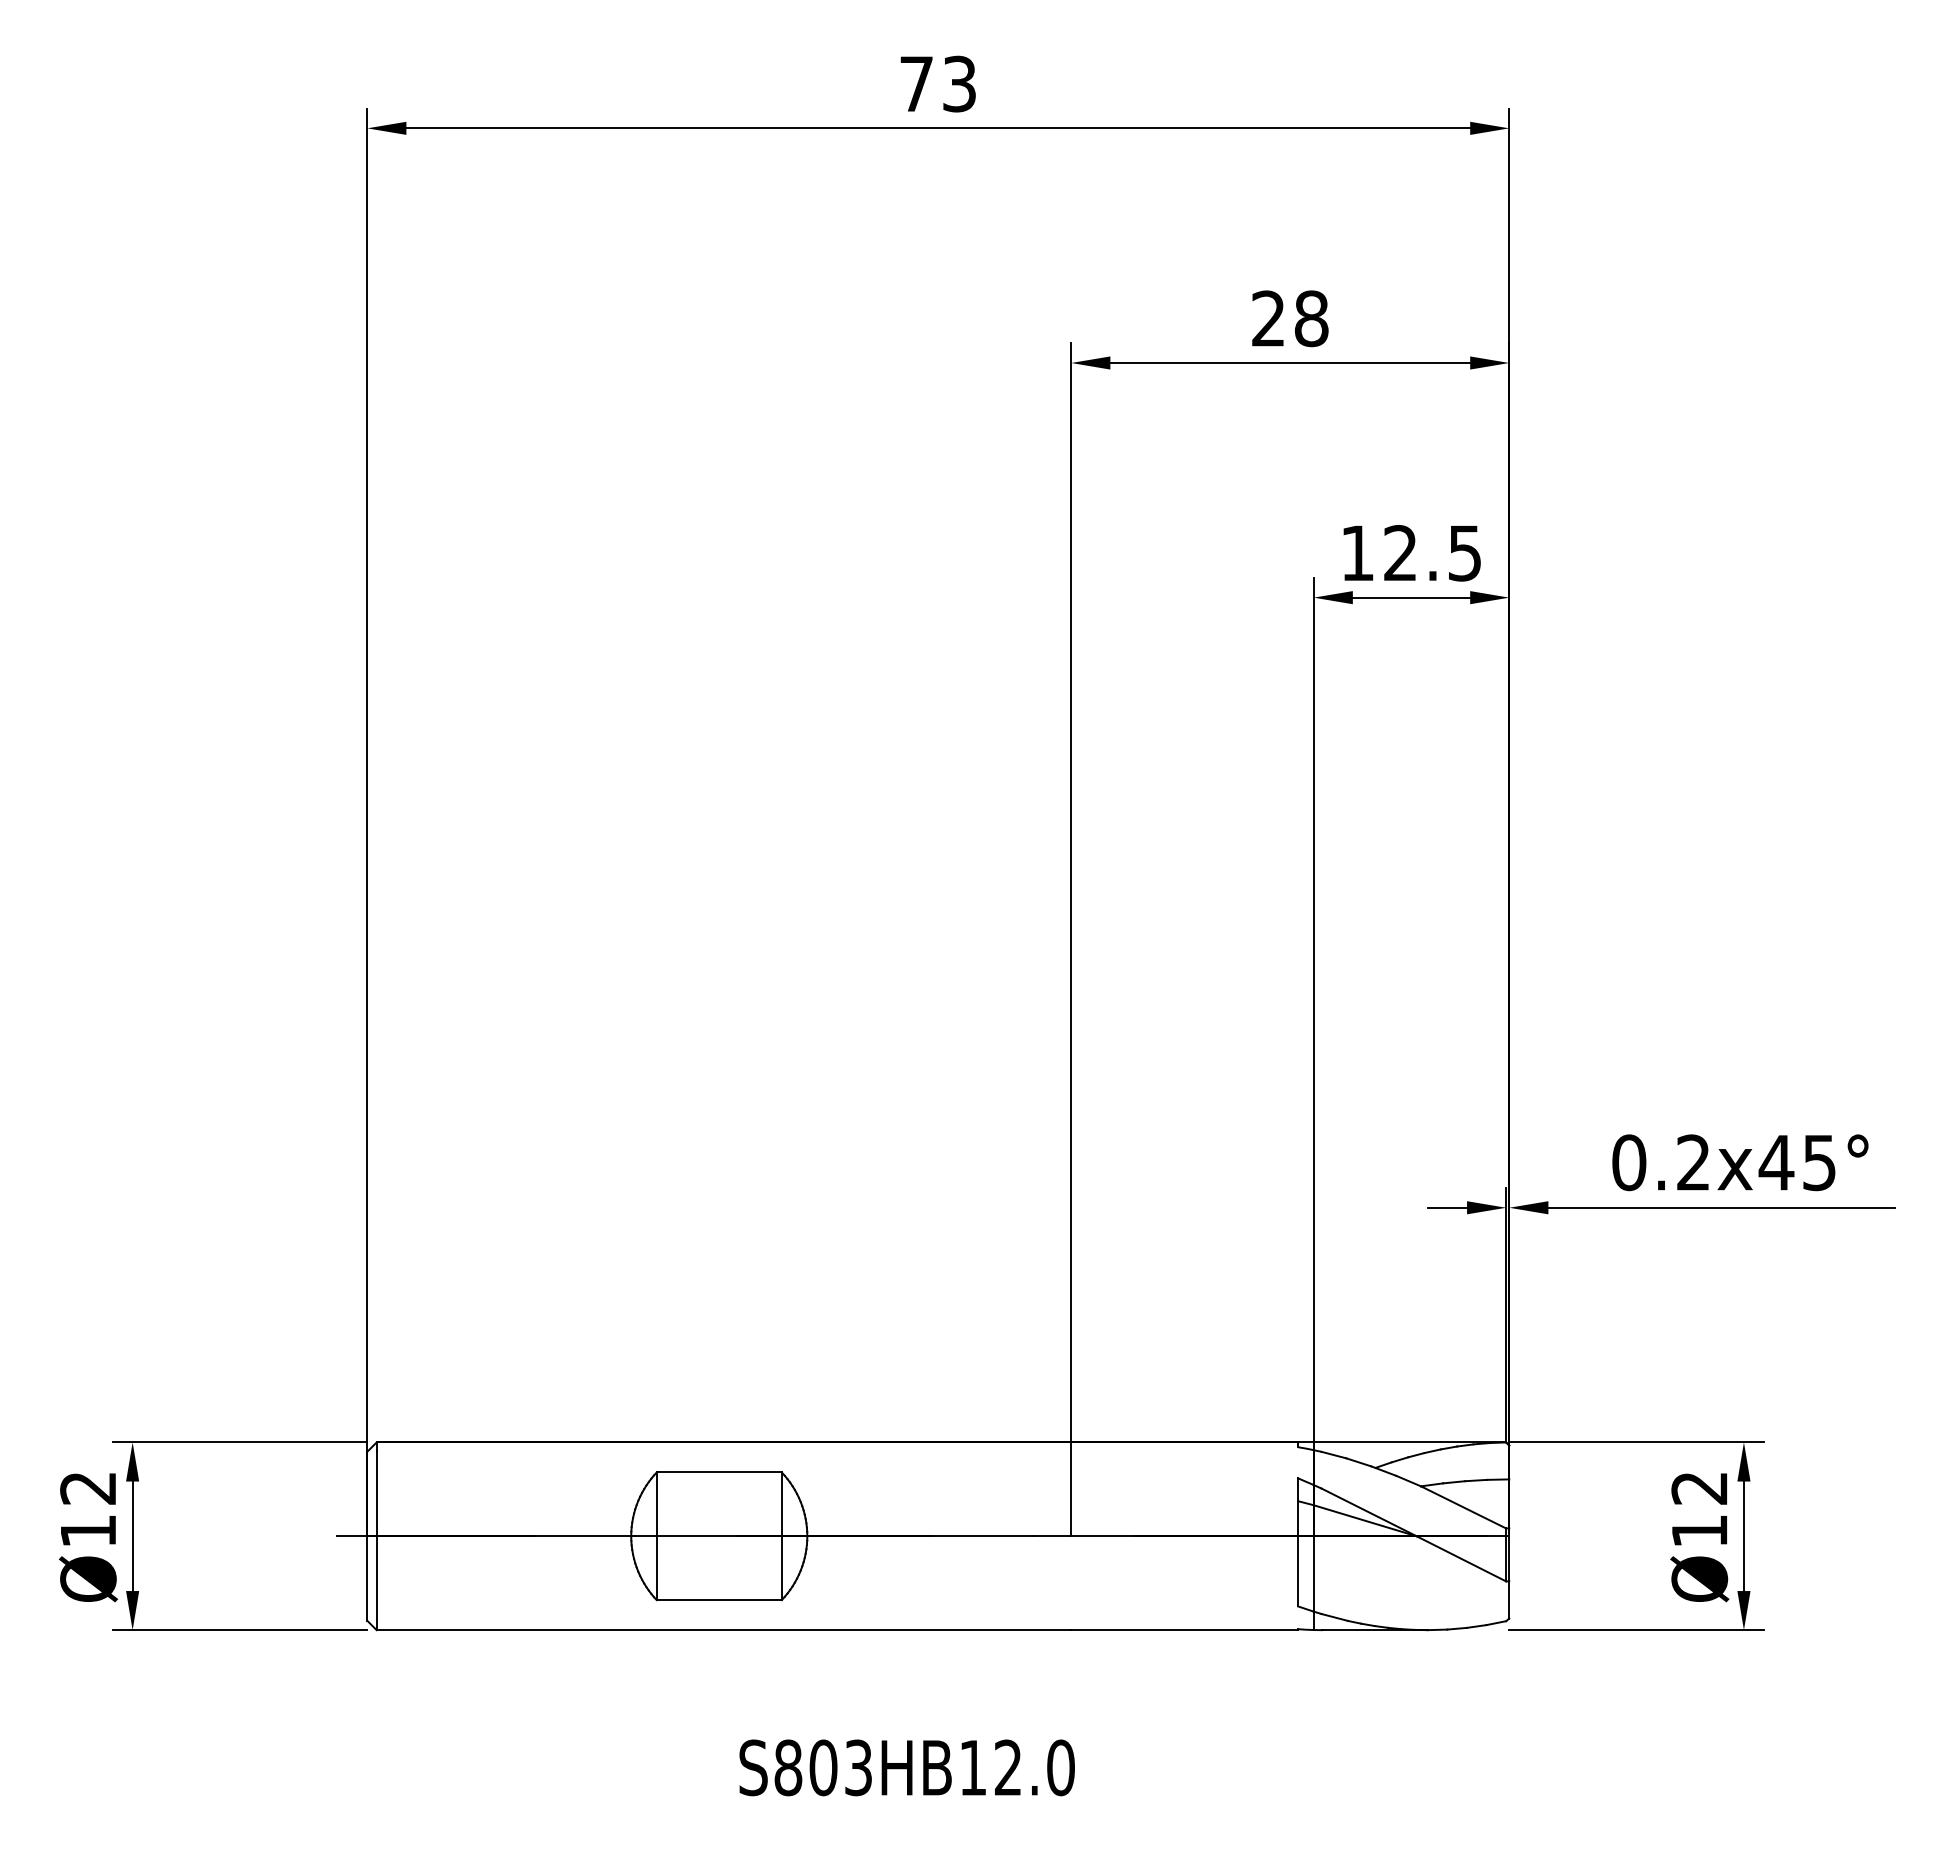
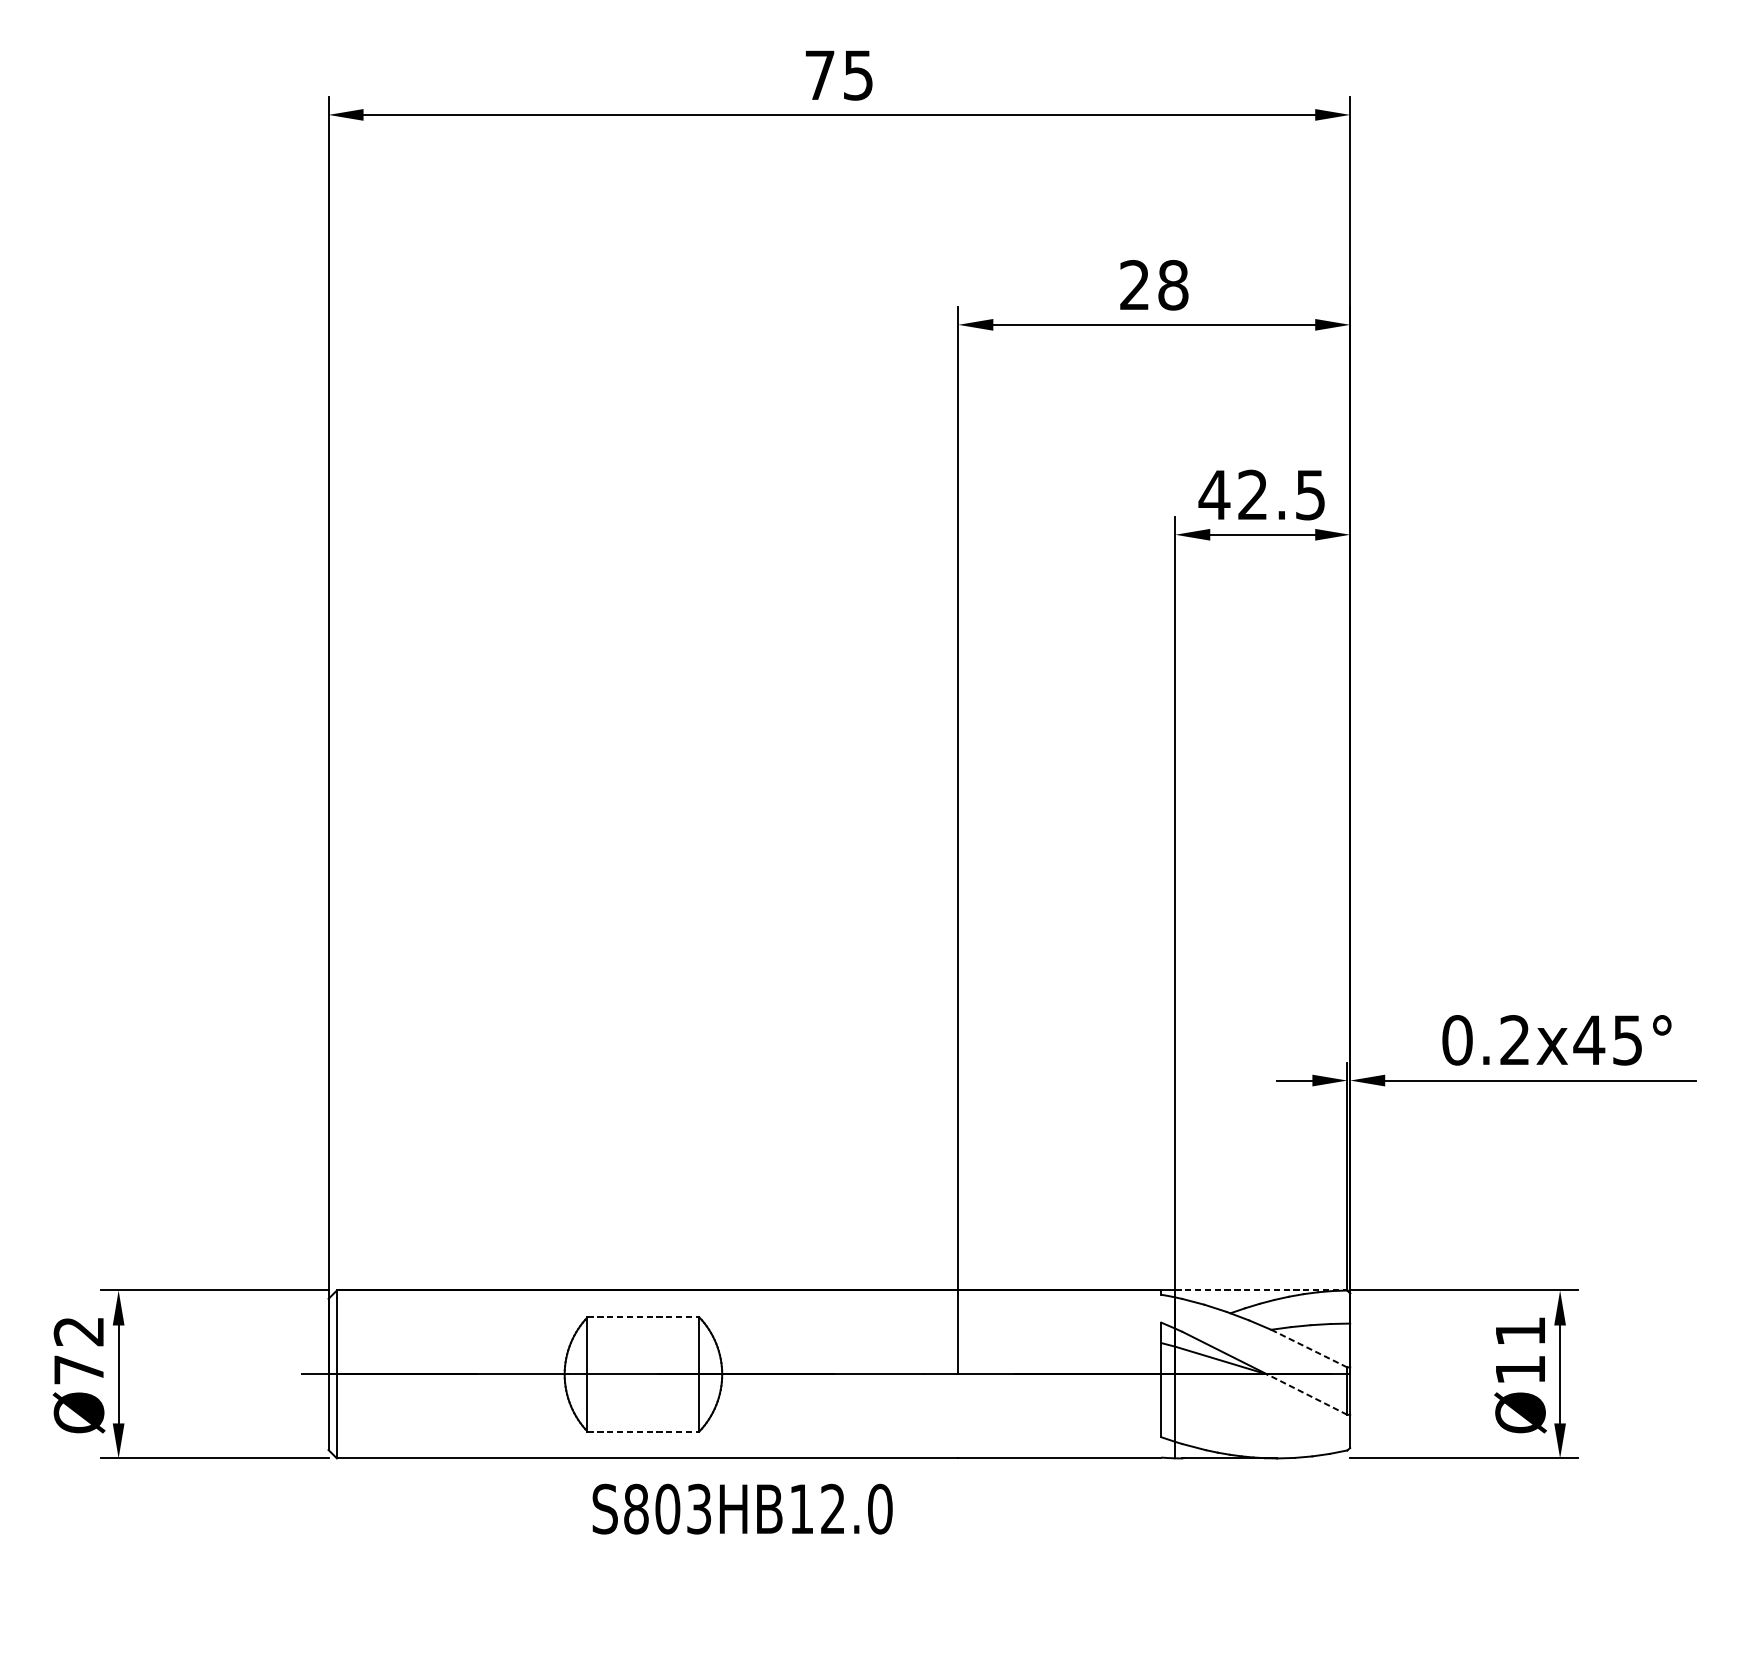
text: (959, 83) -> (858, 74), 73 -> 75
text: (1357, 552) -> (1214, 494), 12.5 -> 42.5
line: (1410, 1442) -> (1261, 1290), solid -> dashed
line: (719, 1472) -> (643, 1317), solid -> dashed
text: (1699, 1488) -> (1520, 1331), Ø12 -> Ø11
line: (1463, 1507) -> (1309, 1348), solid -> dashed
text: (88, 1531) -> (79, 1370), Ø12 -> Ø72
line: (1460, 1558) -> (1306, 1394), solid -> dashed
line: (719, 1600) -> (643, 1431), solid -> dashed
text: (906, 1767) -> (742, 1508), moved

